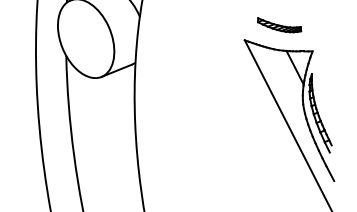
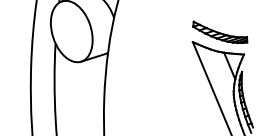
part: (279, 24) -> (220, 32), size x1.67

